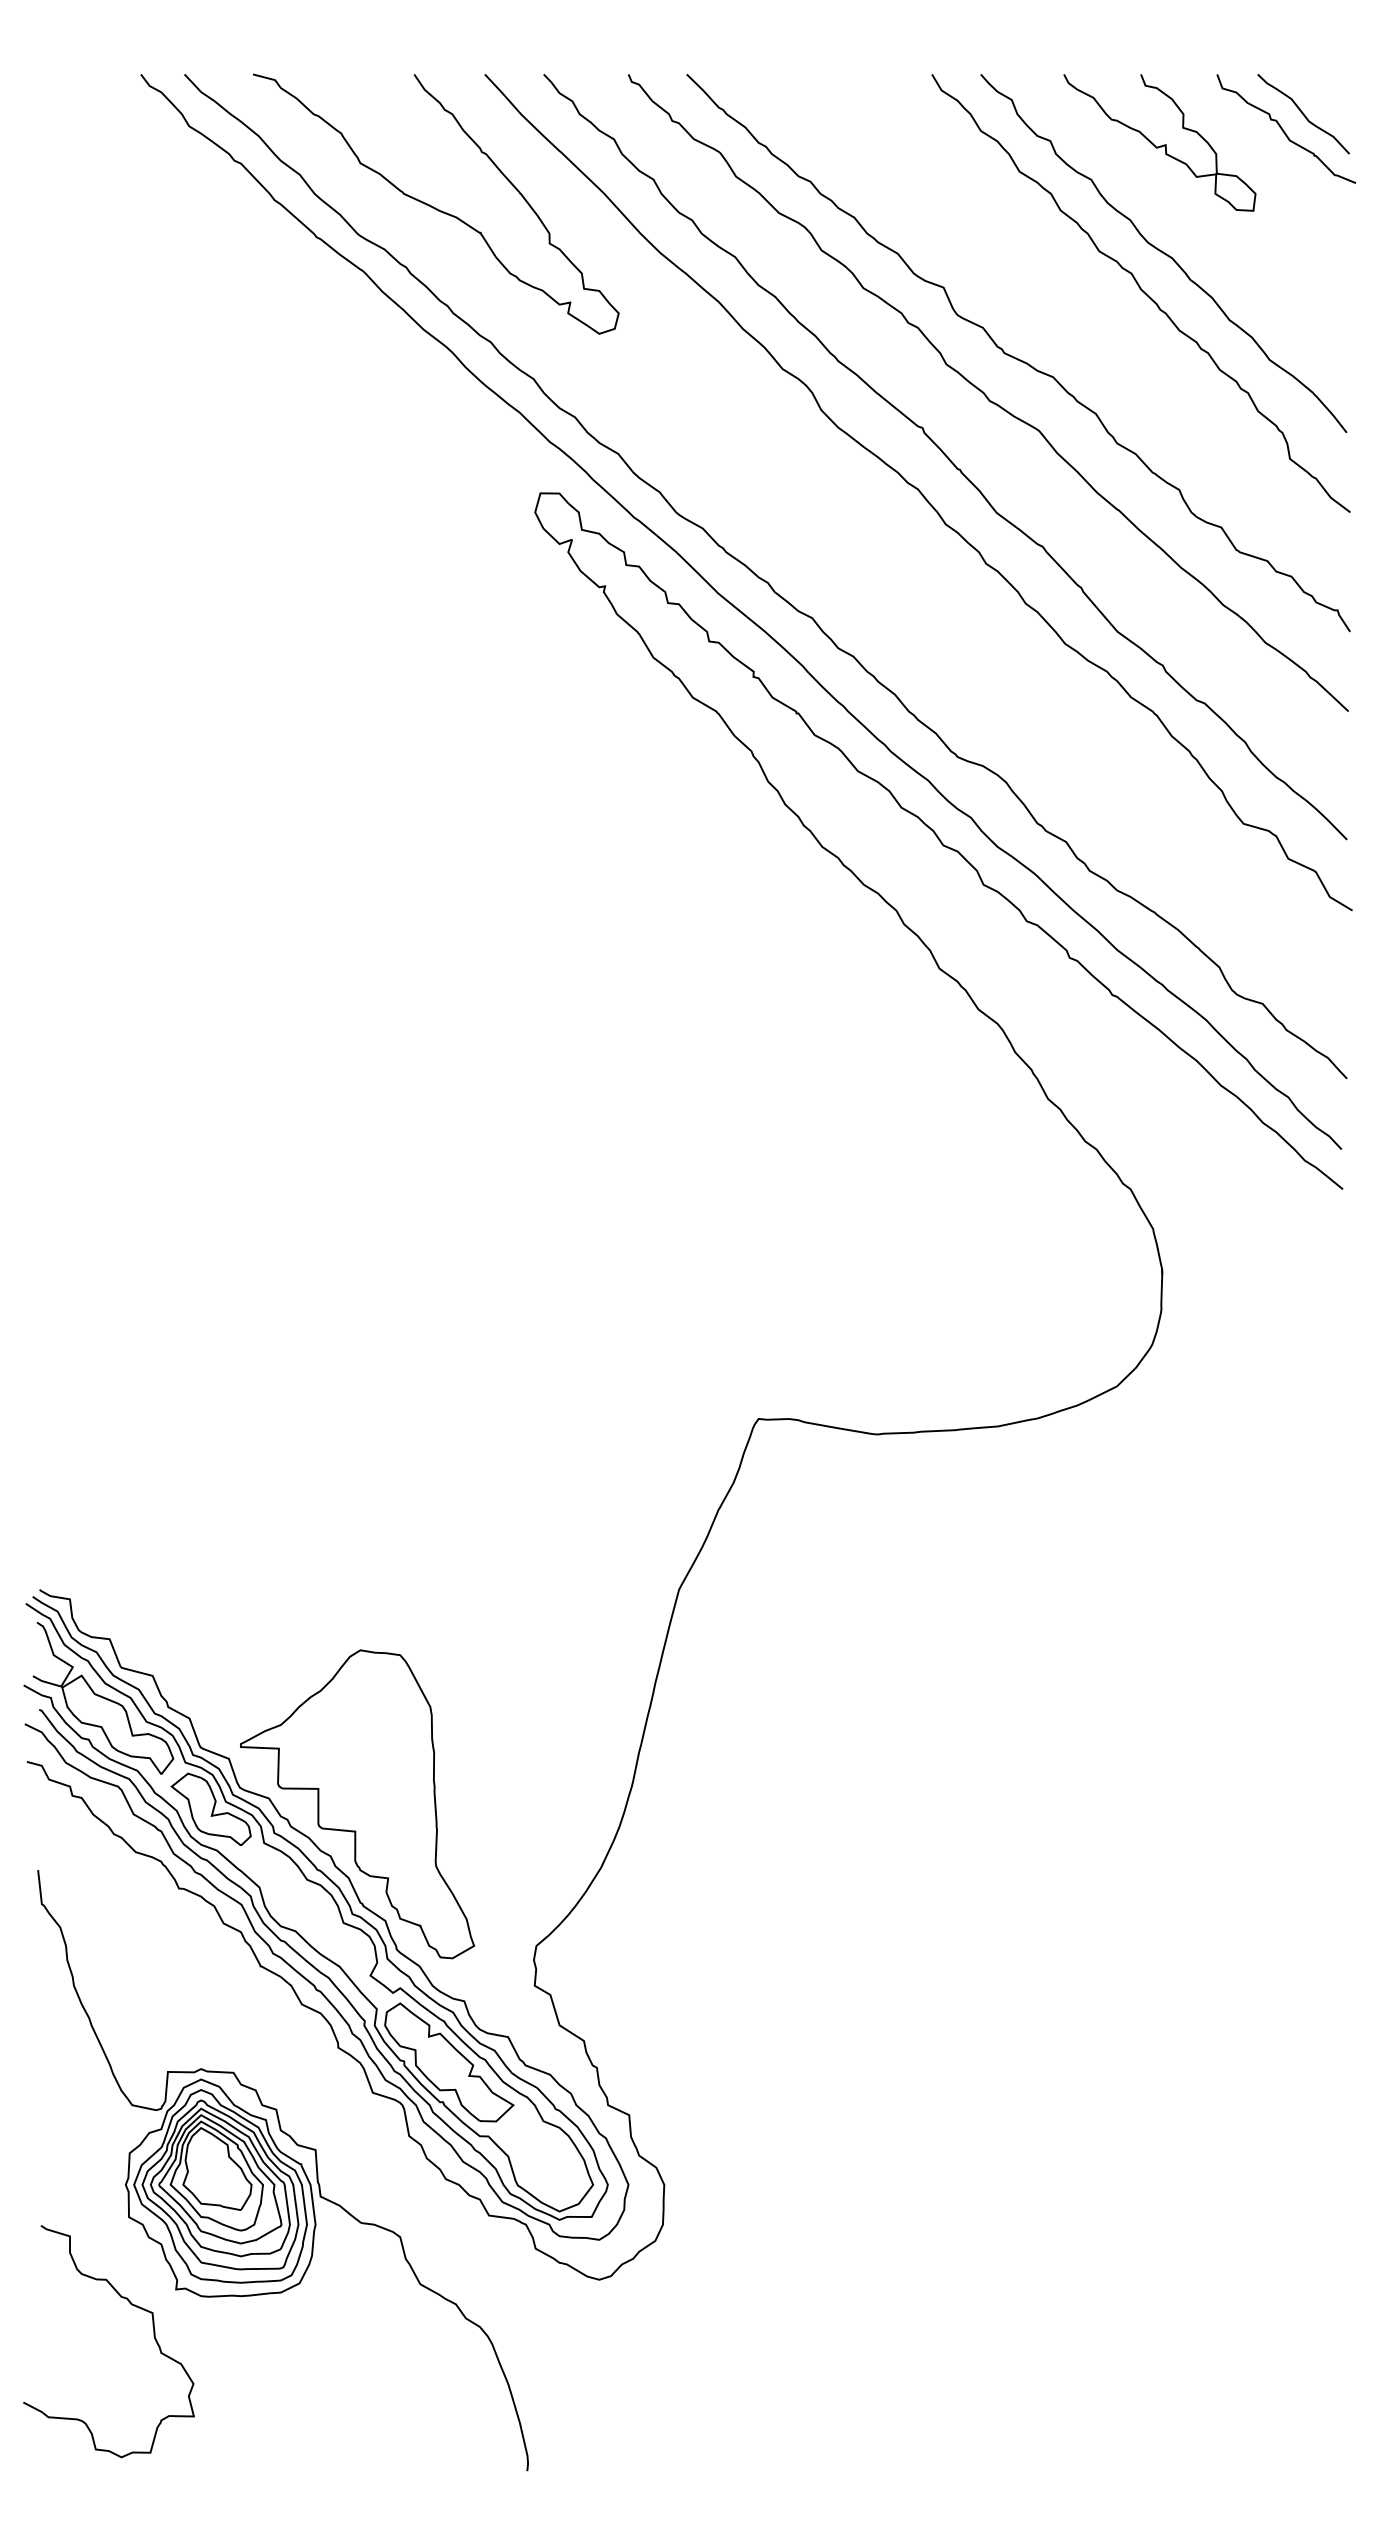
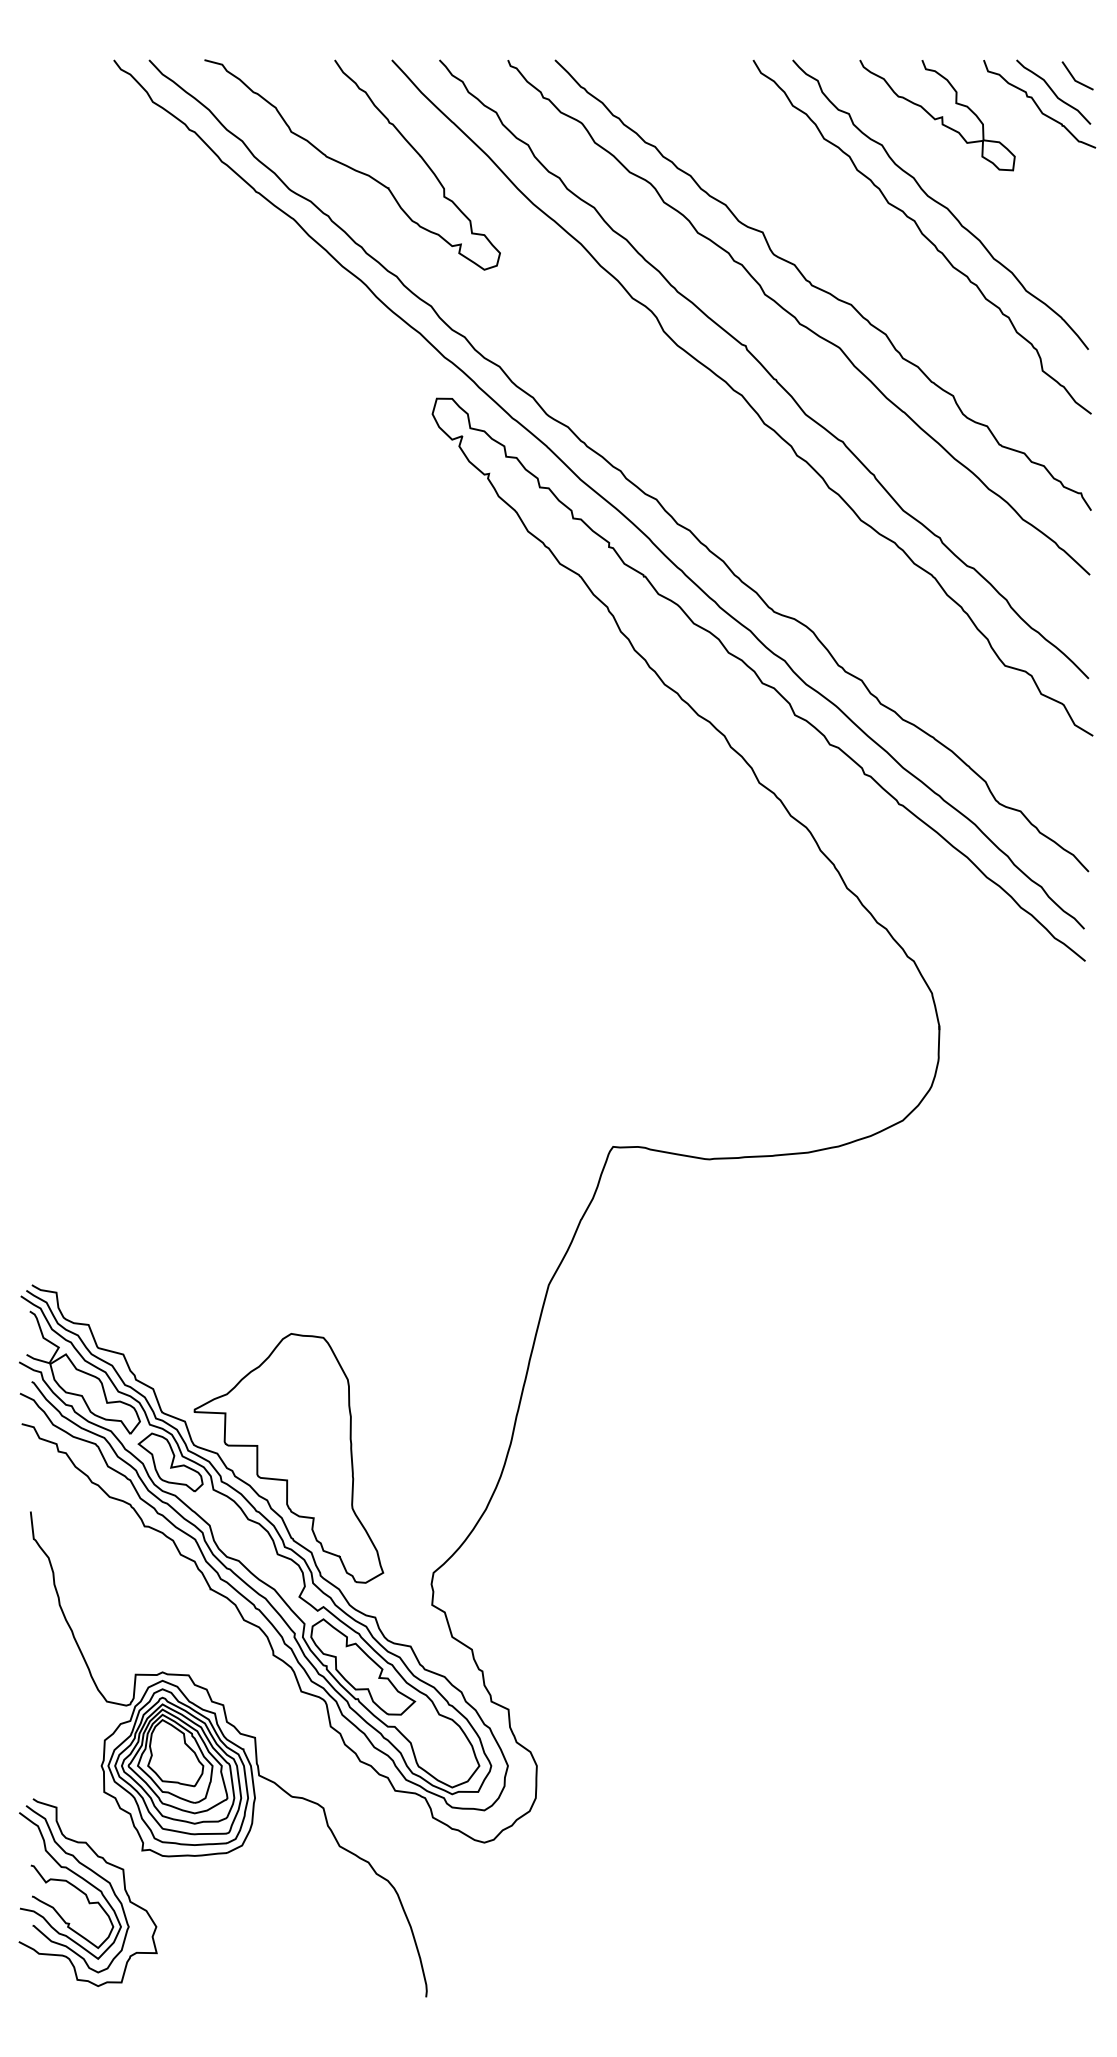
line: (1329, 96) -> (1074, 77), added
part: (91, 2337) -> (73, 1889), added

